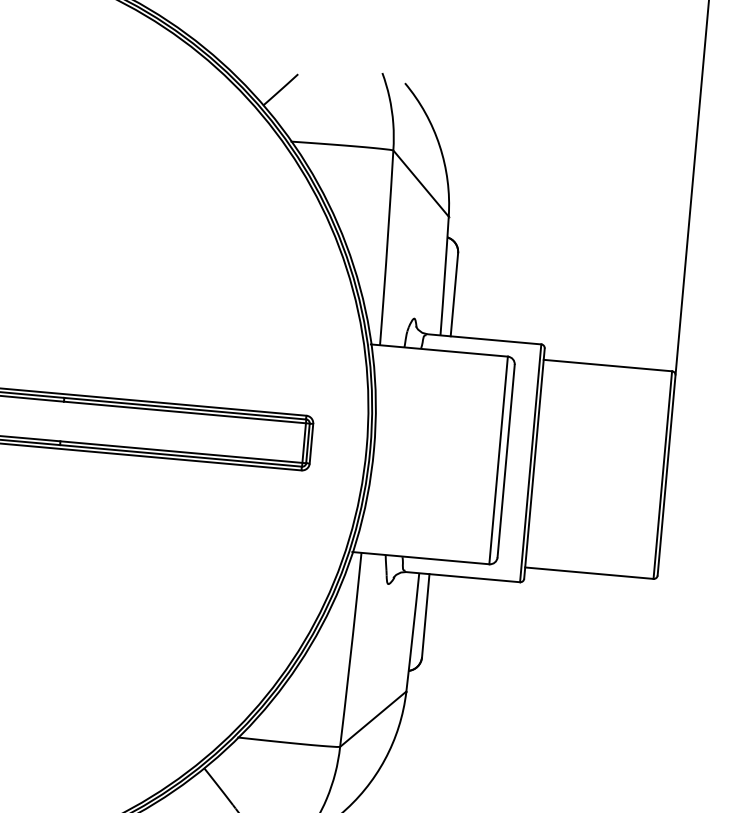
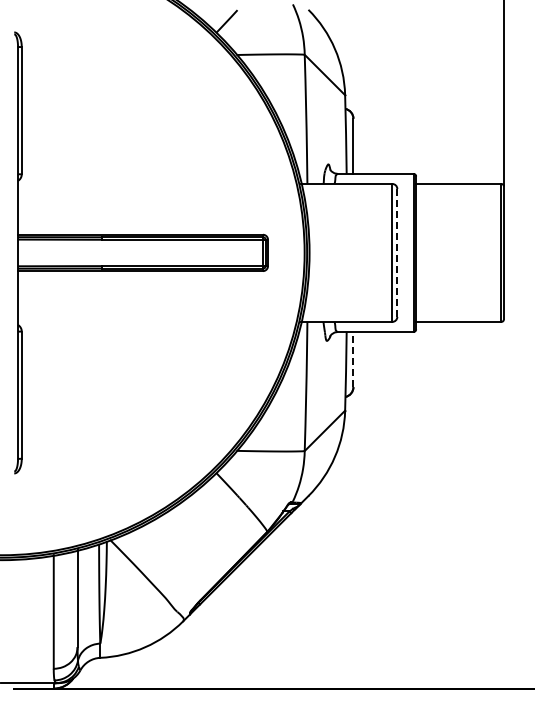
line: (506, 460) -> (397, 252), solid -> dashed
line: (425, 615) -> (353, 359), solid -> dashed

